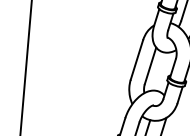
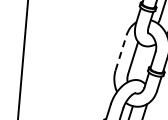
line: (137, 59) -> (121, 52), solid -> dashed

